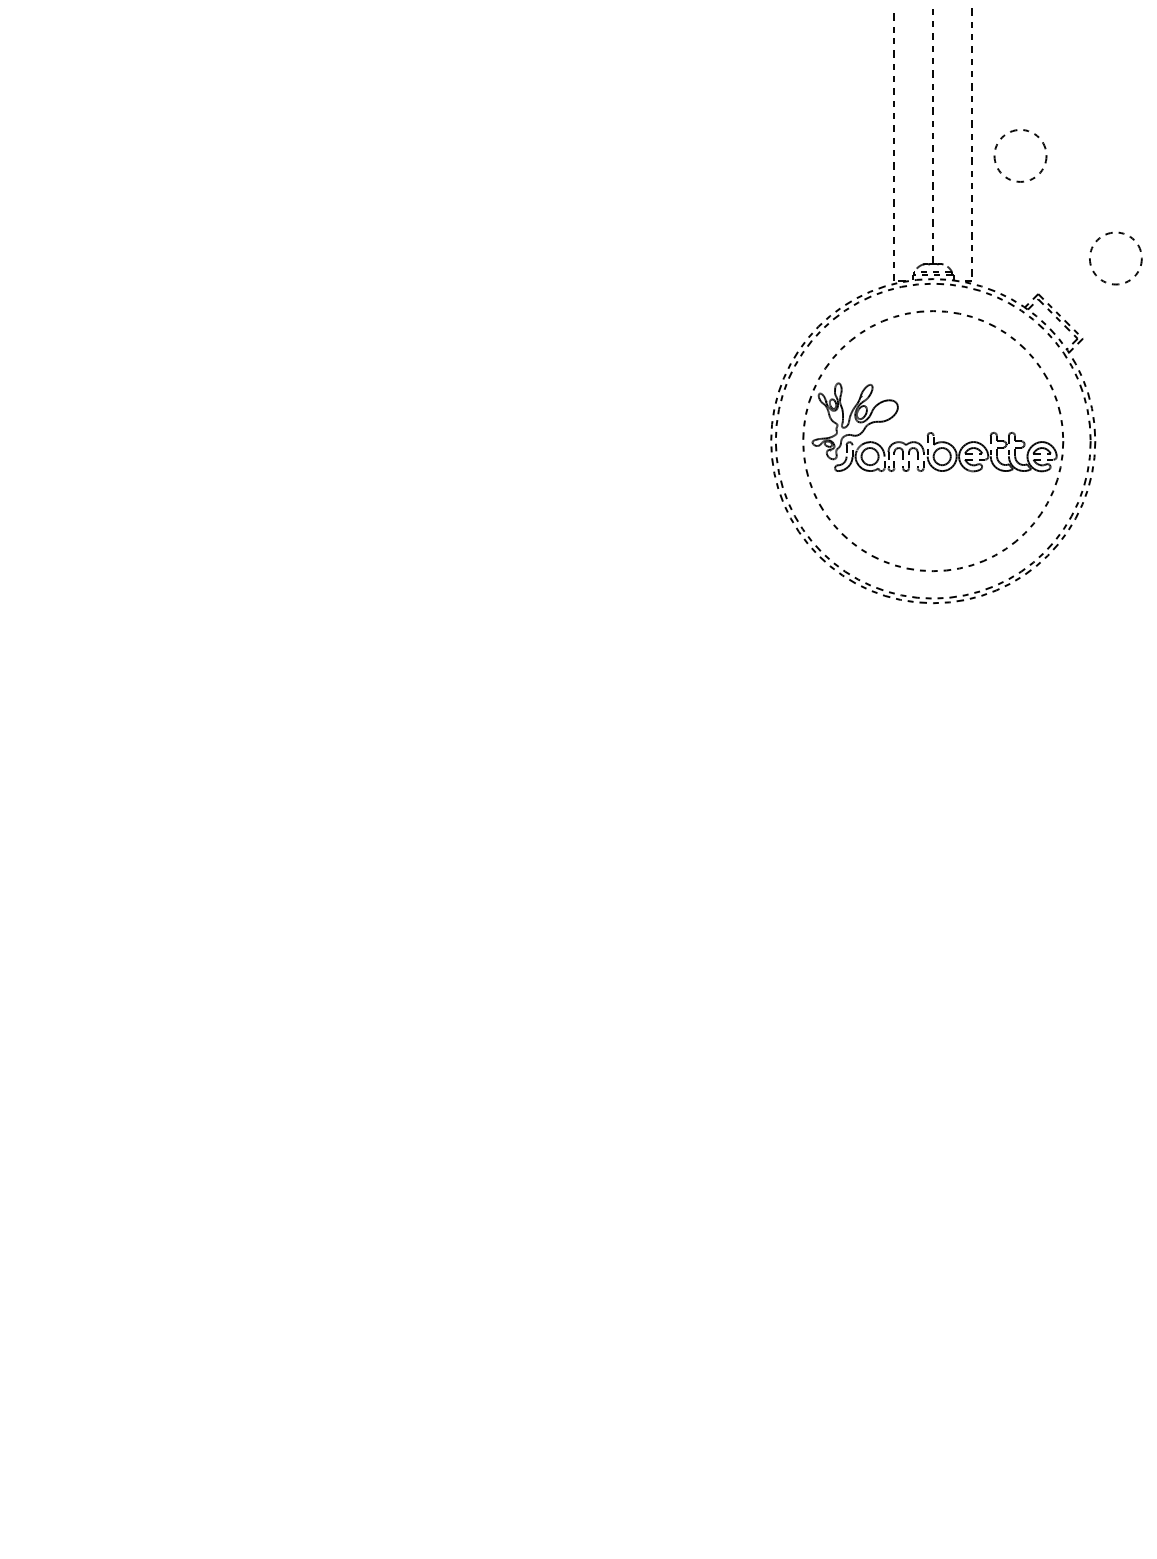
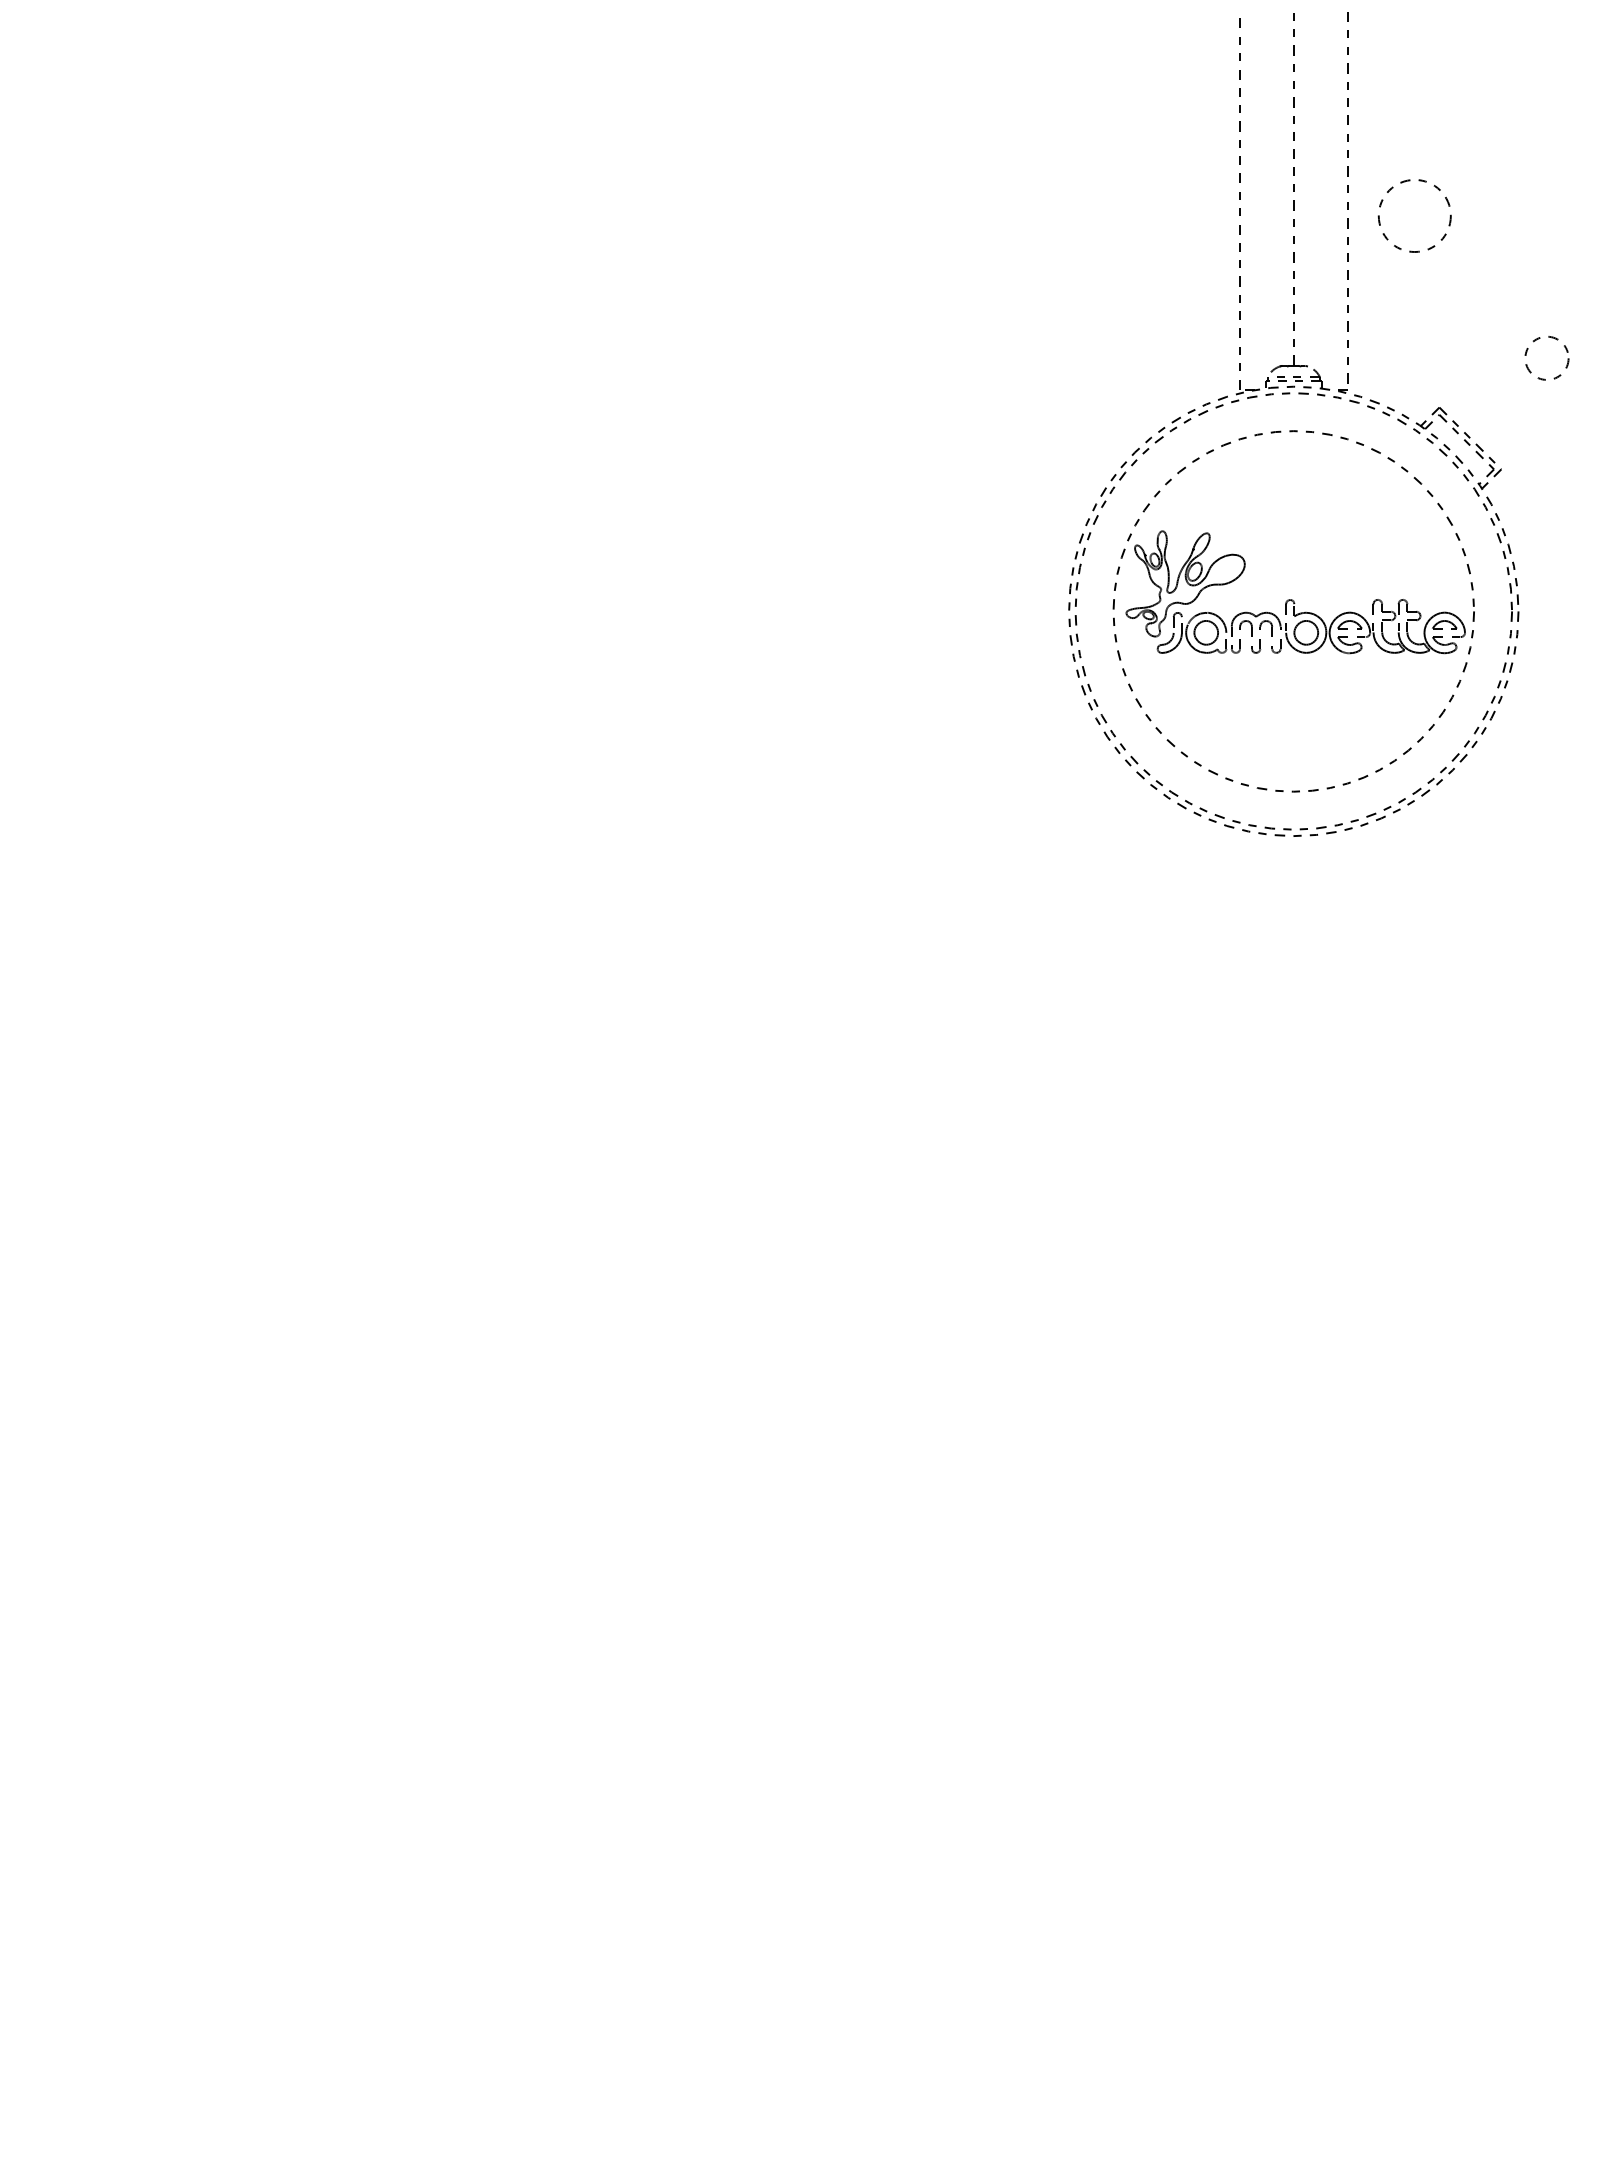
circle: (1115, 258) -> (1546, 358), size x0.6

